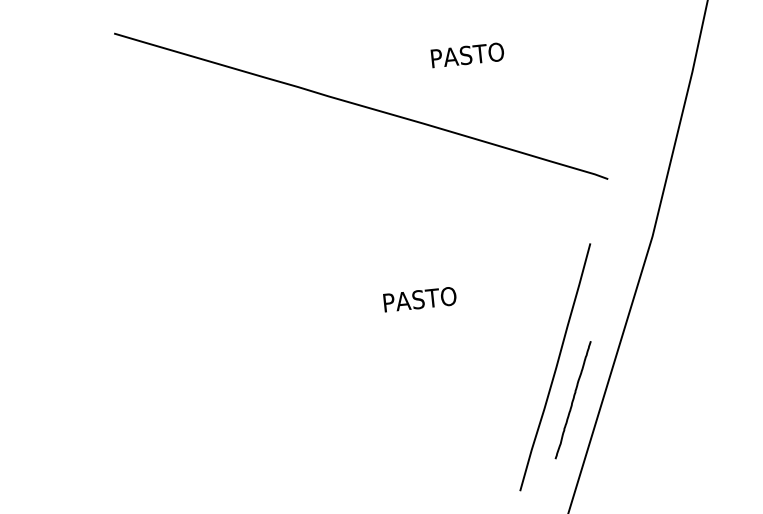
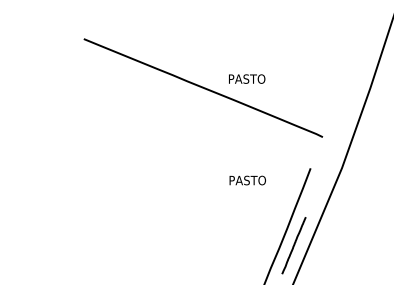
text: (468, 53) -> (247, 78), moved
text: (419, 299) -> (247, 180), moved

